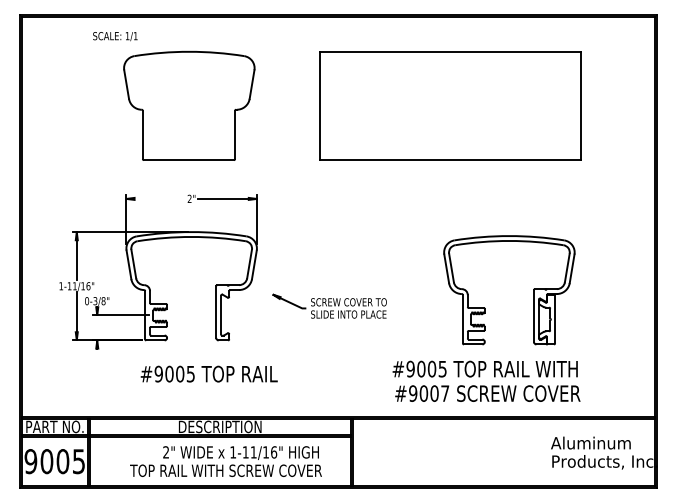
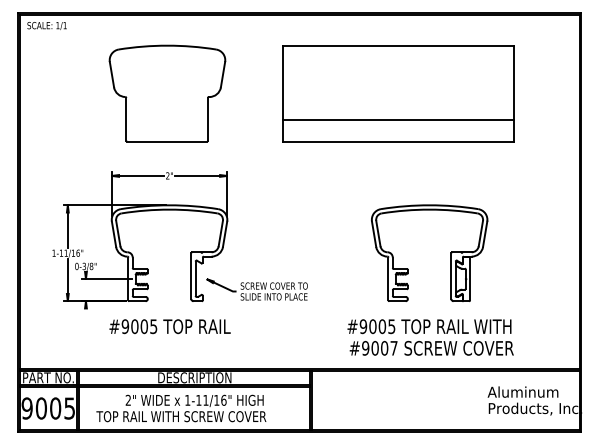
text: (115, 36) -> (47, 25), moved
line: (449, 135) -> (397, 119), added
line: (155, 198) -> (137, 175), added
part: (533, 290) -> (450, 253), moved
part: (329, 305) -> (257, 288), moved
text: (208, 373) -> (169, 326), moved
text: (225, 461) -> (180, 408), moved

